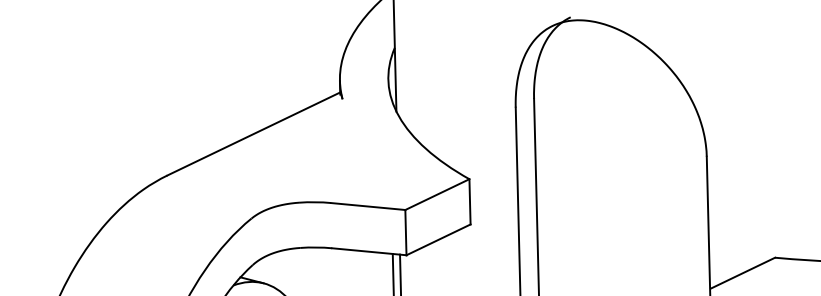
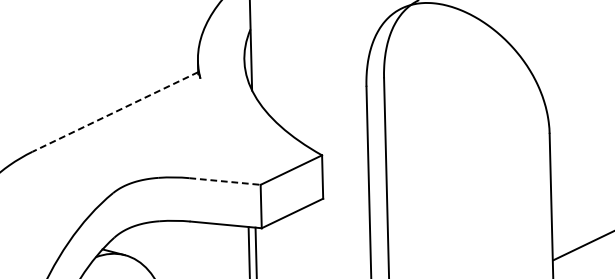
line: (253, 133) -> (115, 111), solid -> dashed
line: (368, 206) -> (225, 181), solid -> dashed

